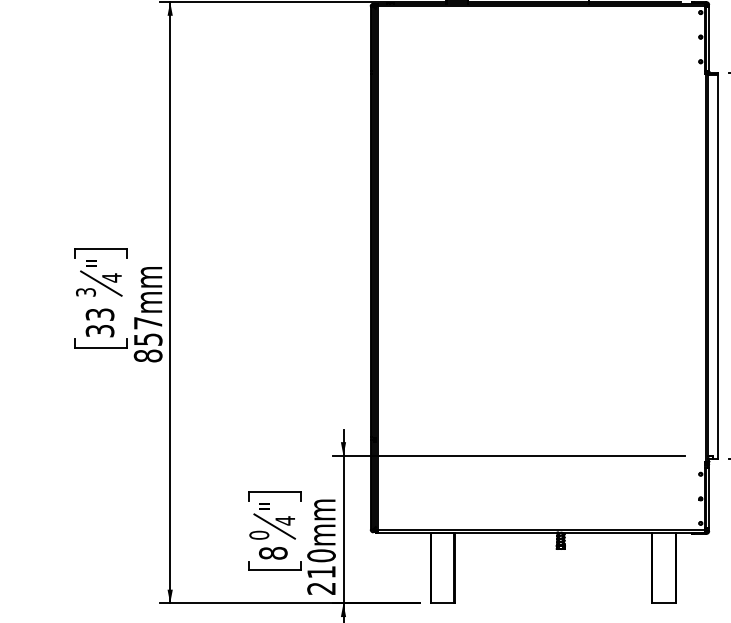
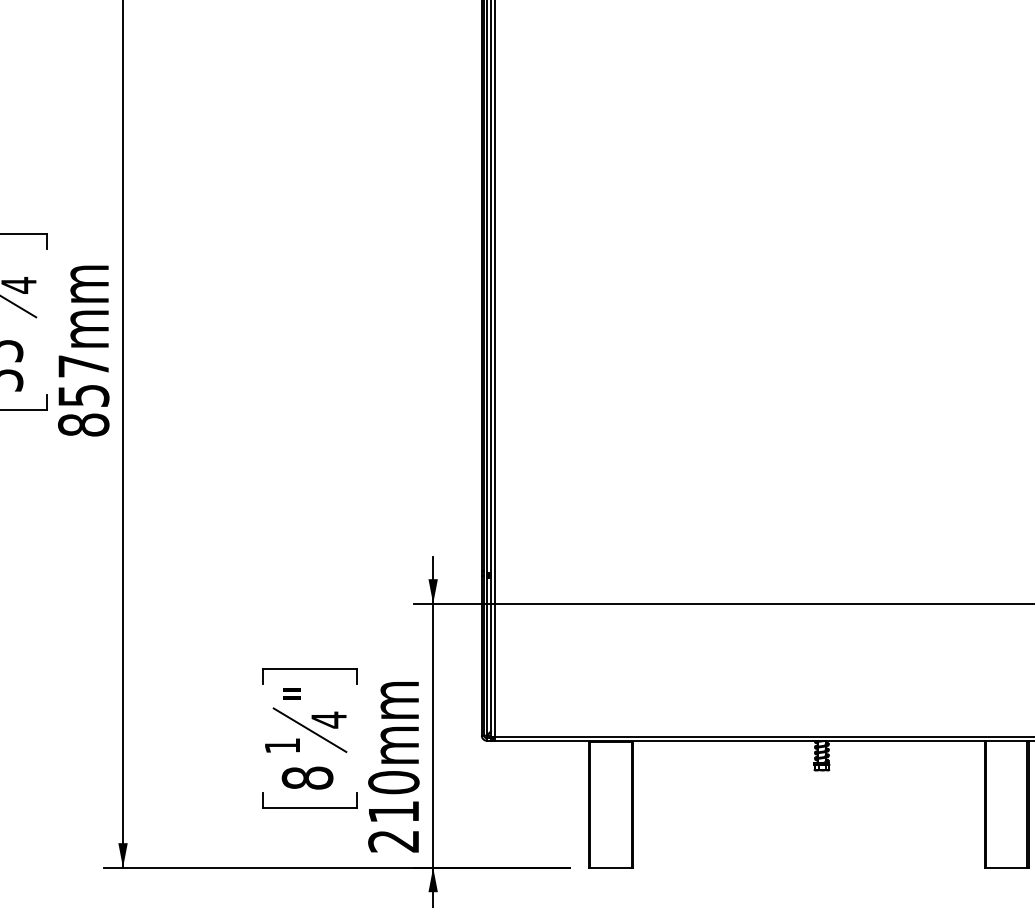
text: (259, 534) -> (282, 744), 0 -> 1

